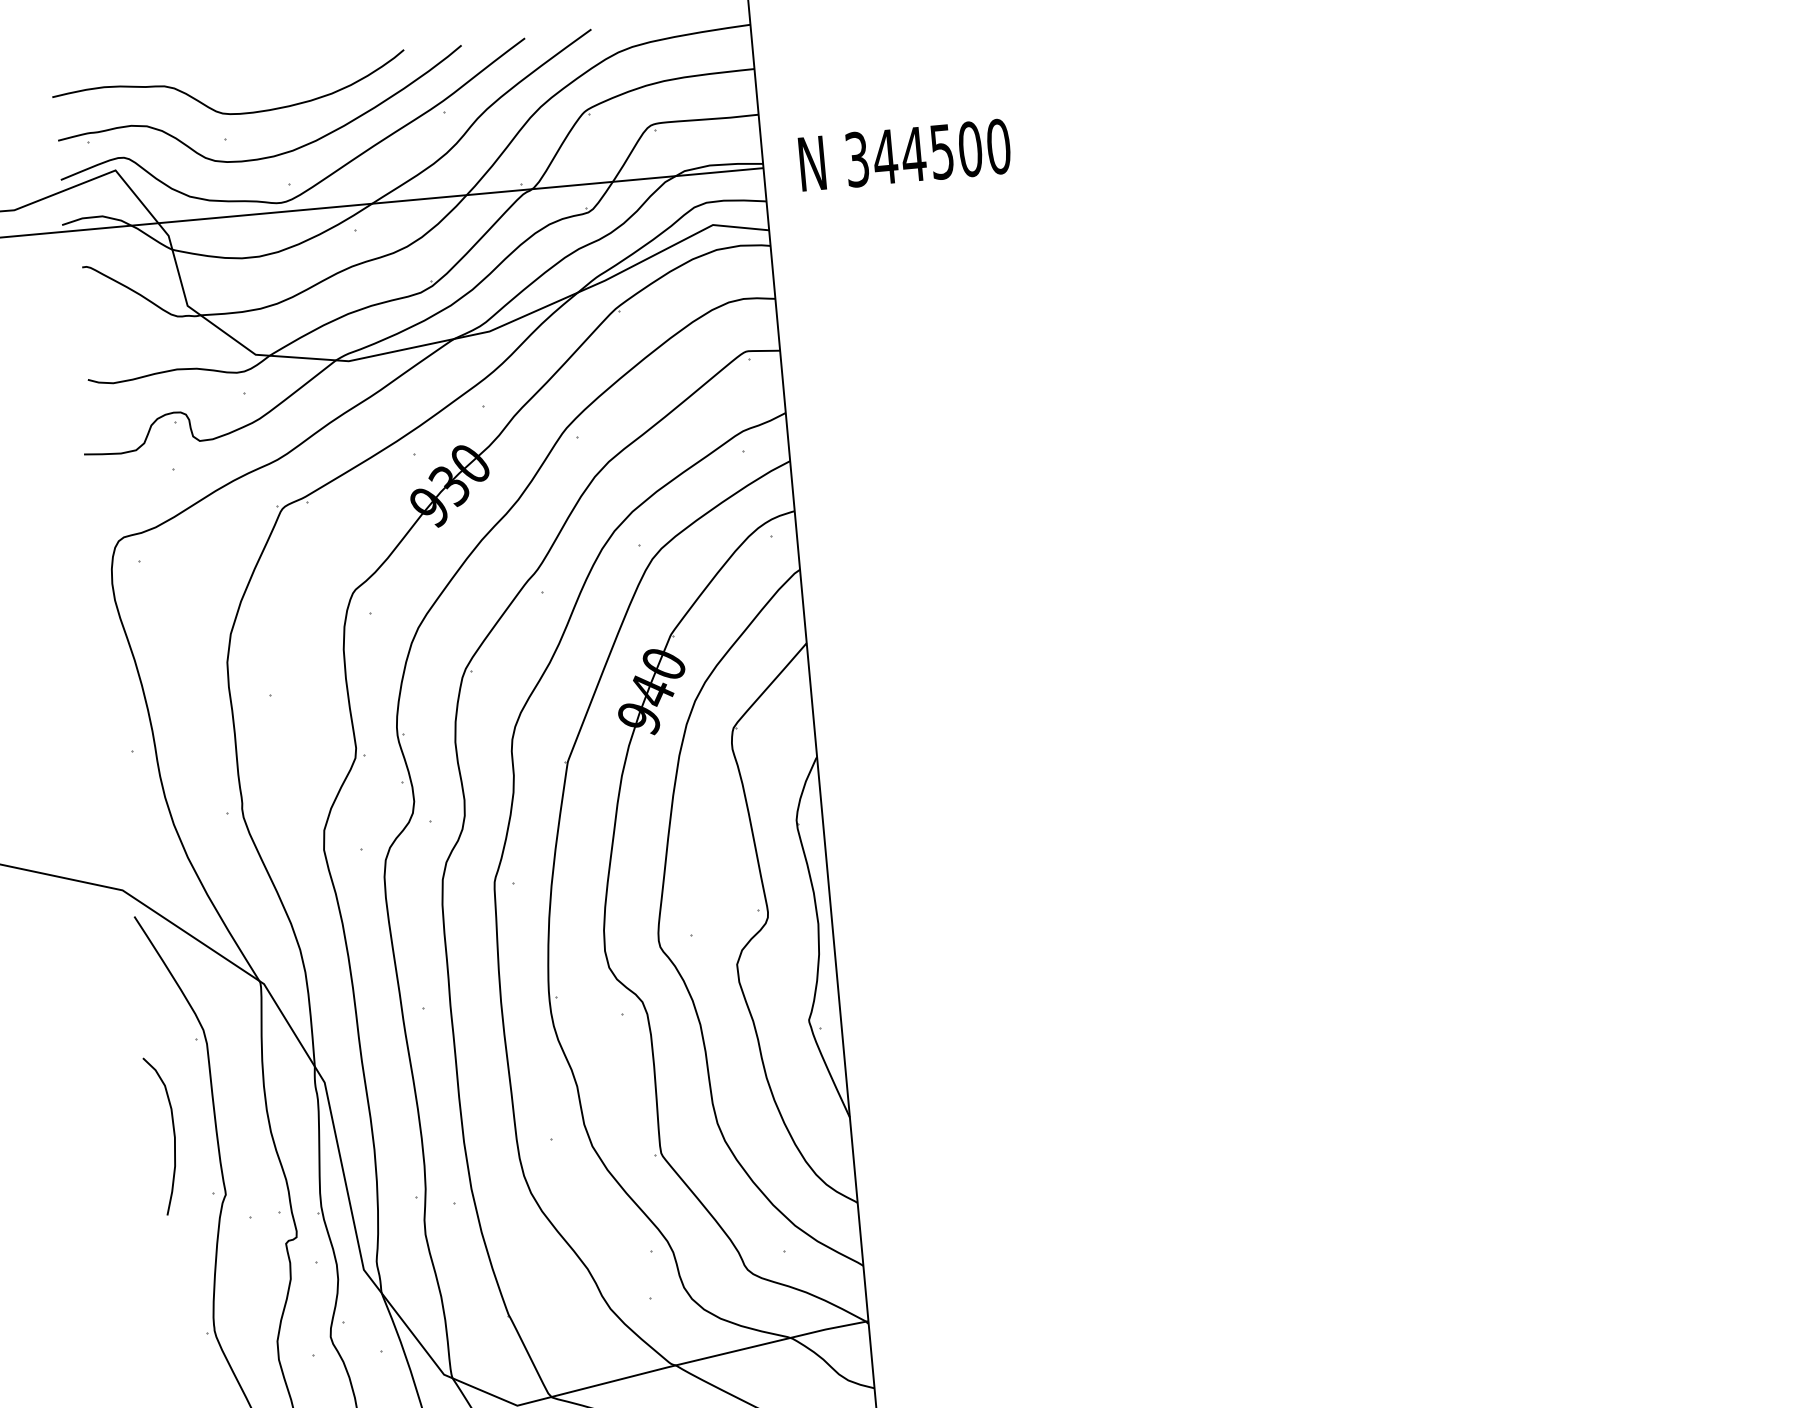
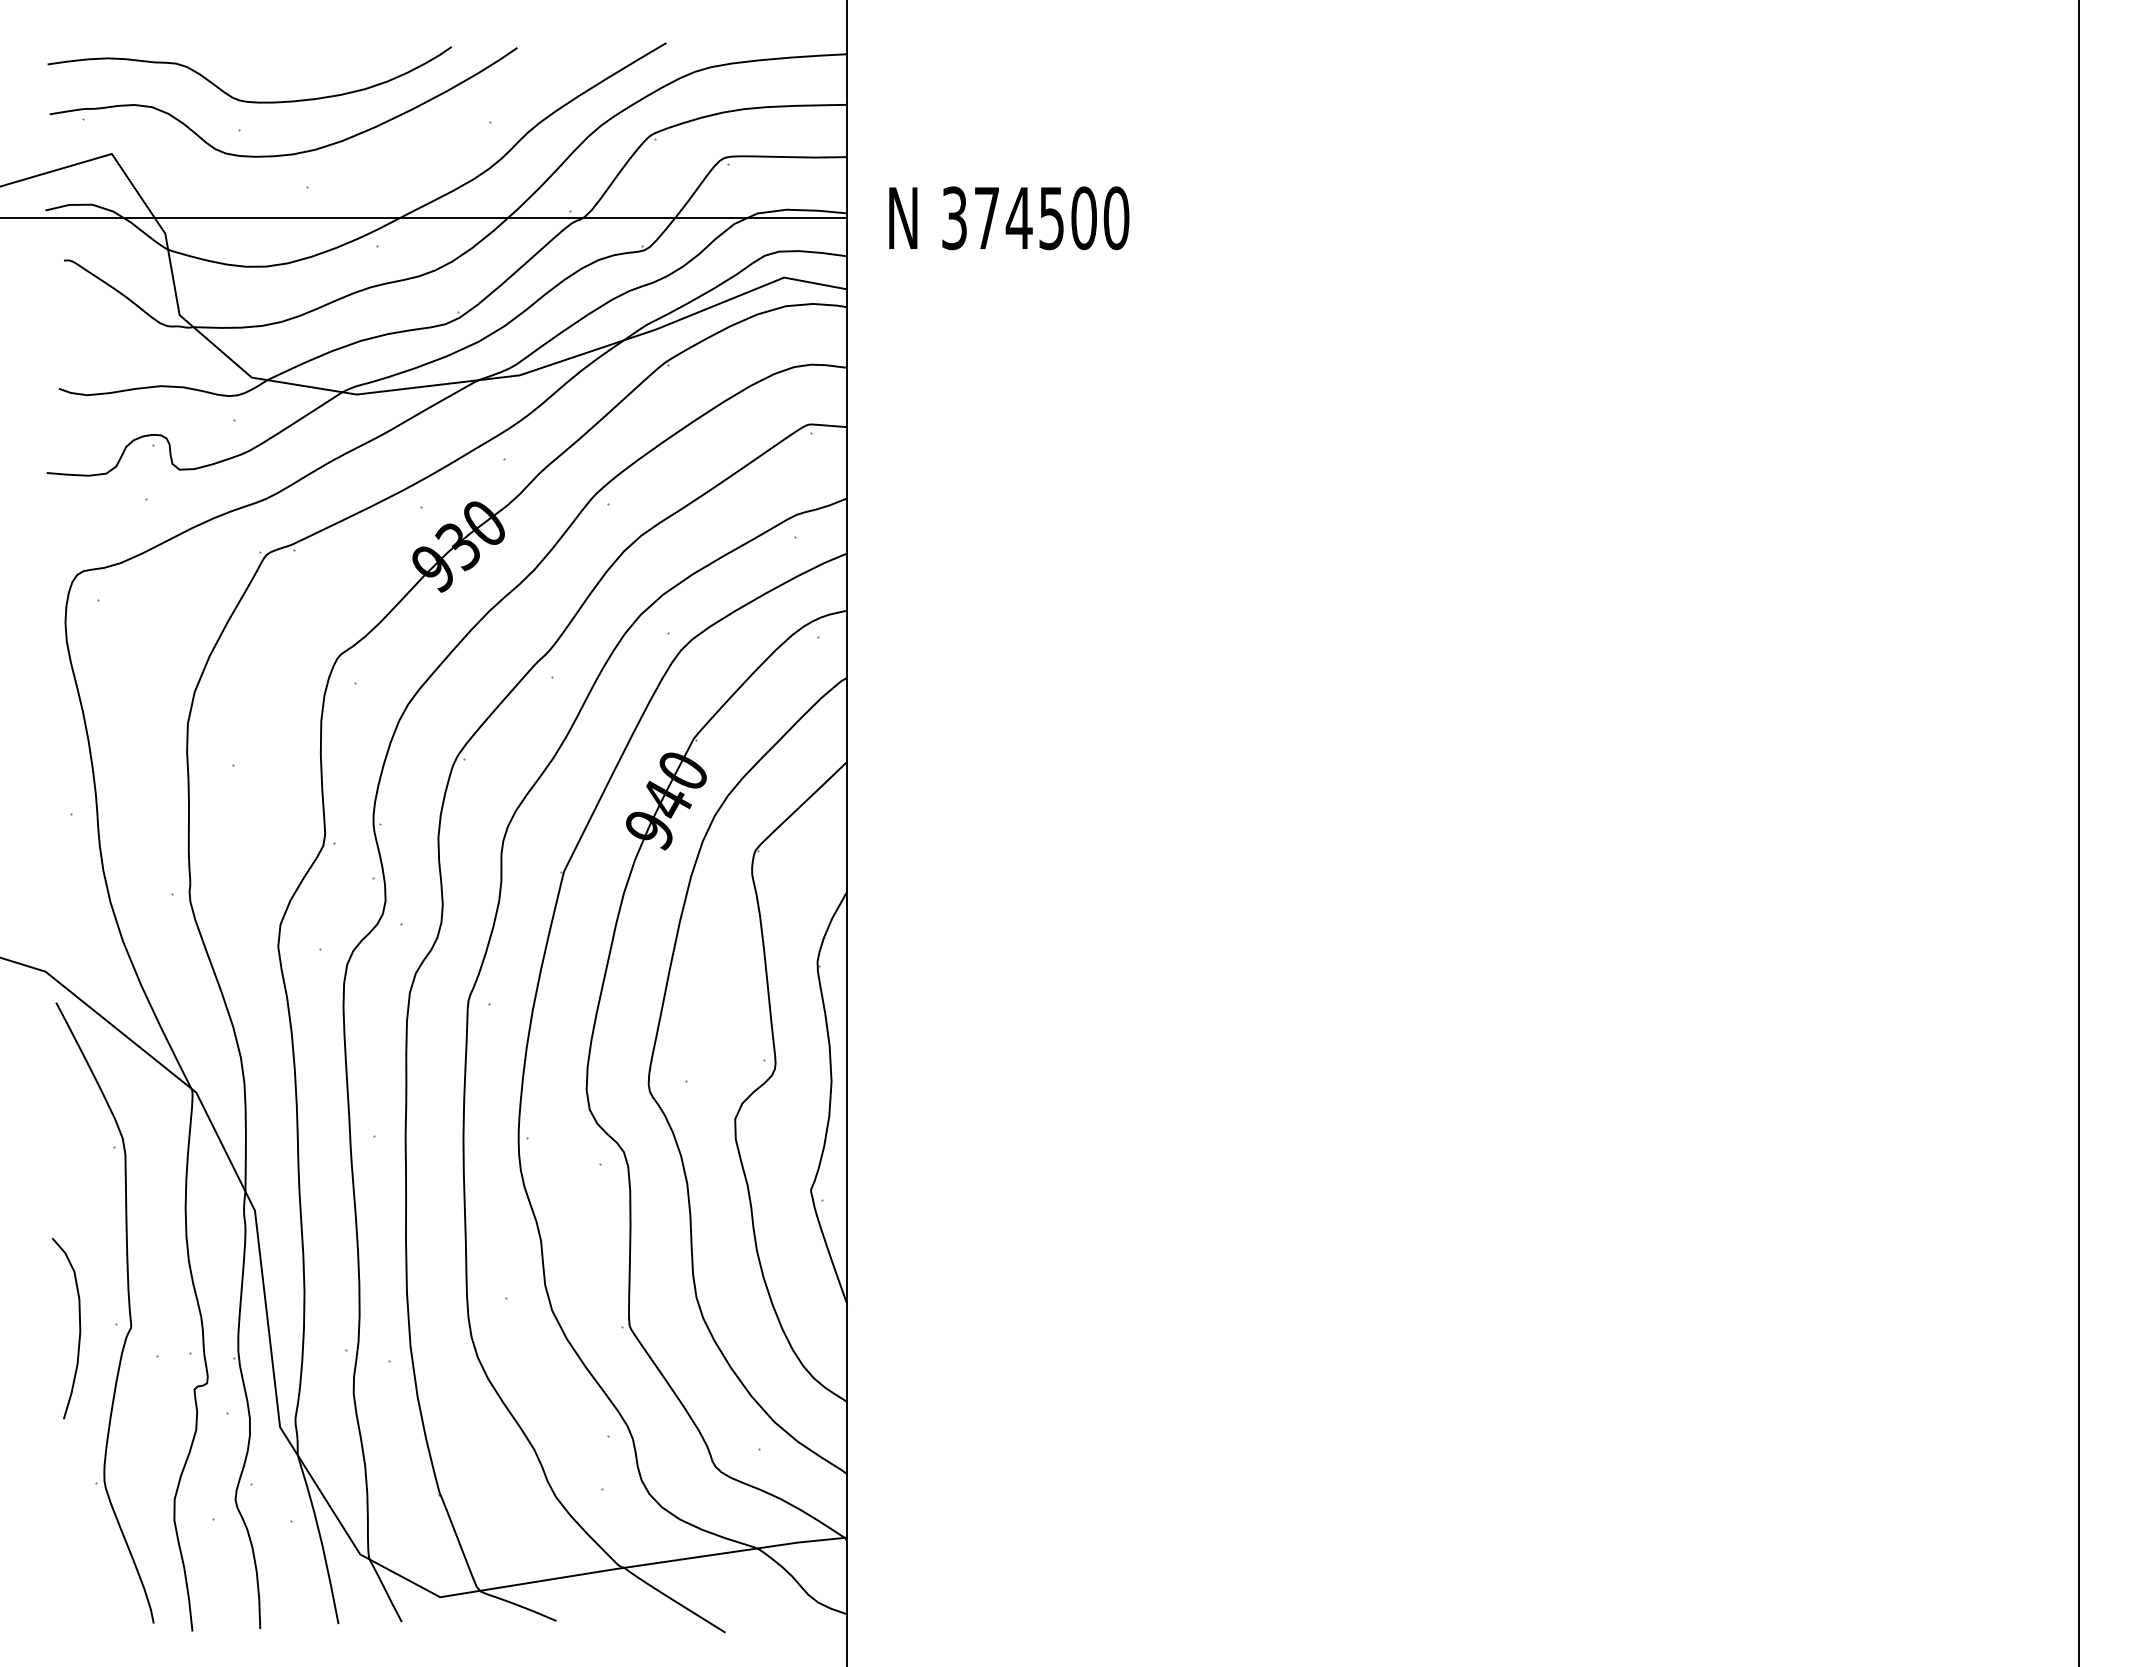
text: (885, 156) -> (986, 217), 344500 -> 374500
curve: (328, 175) -> (352, 181), removed
curve: (173, 1134) -> (79, 1328), moved

